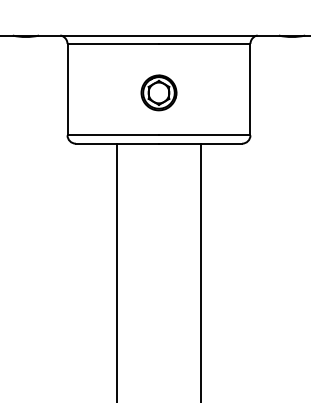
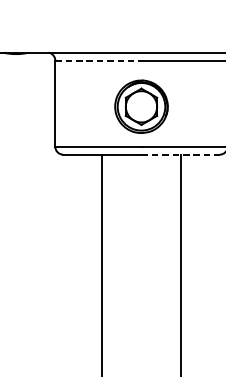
line: (113, 43) -> (98, 60), solid -> dashed
part: (158, 92) -> (141, 106), size x1.6
line: (200, 143) -> (180, 154), solid -> dashed

